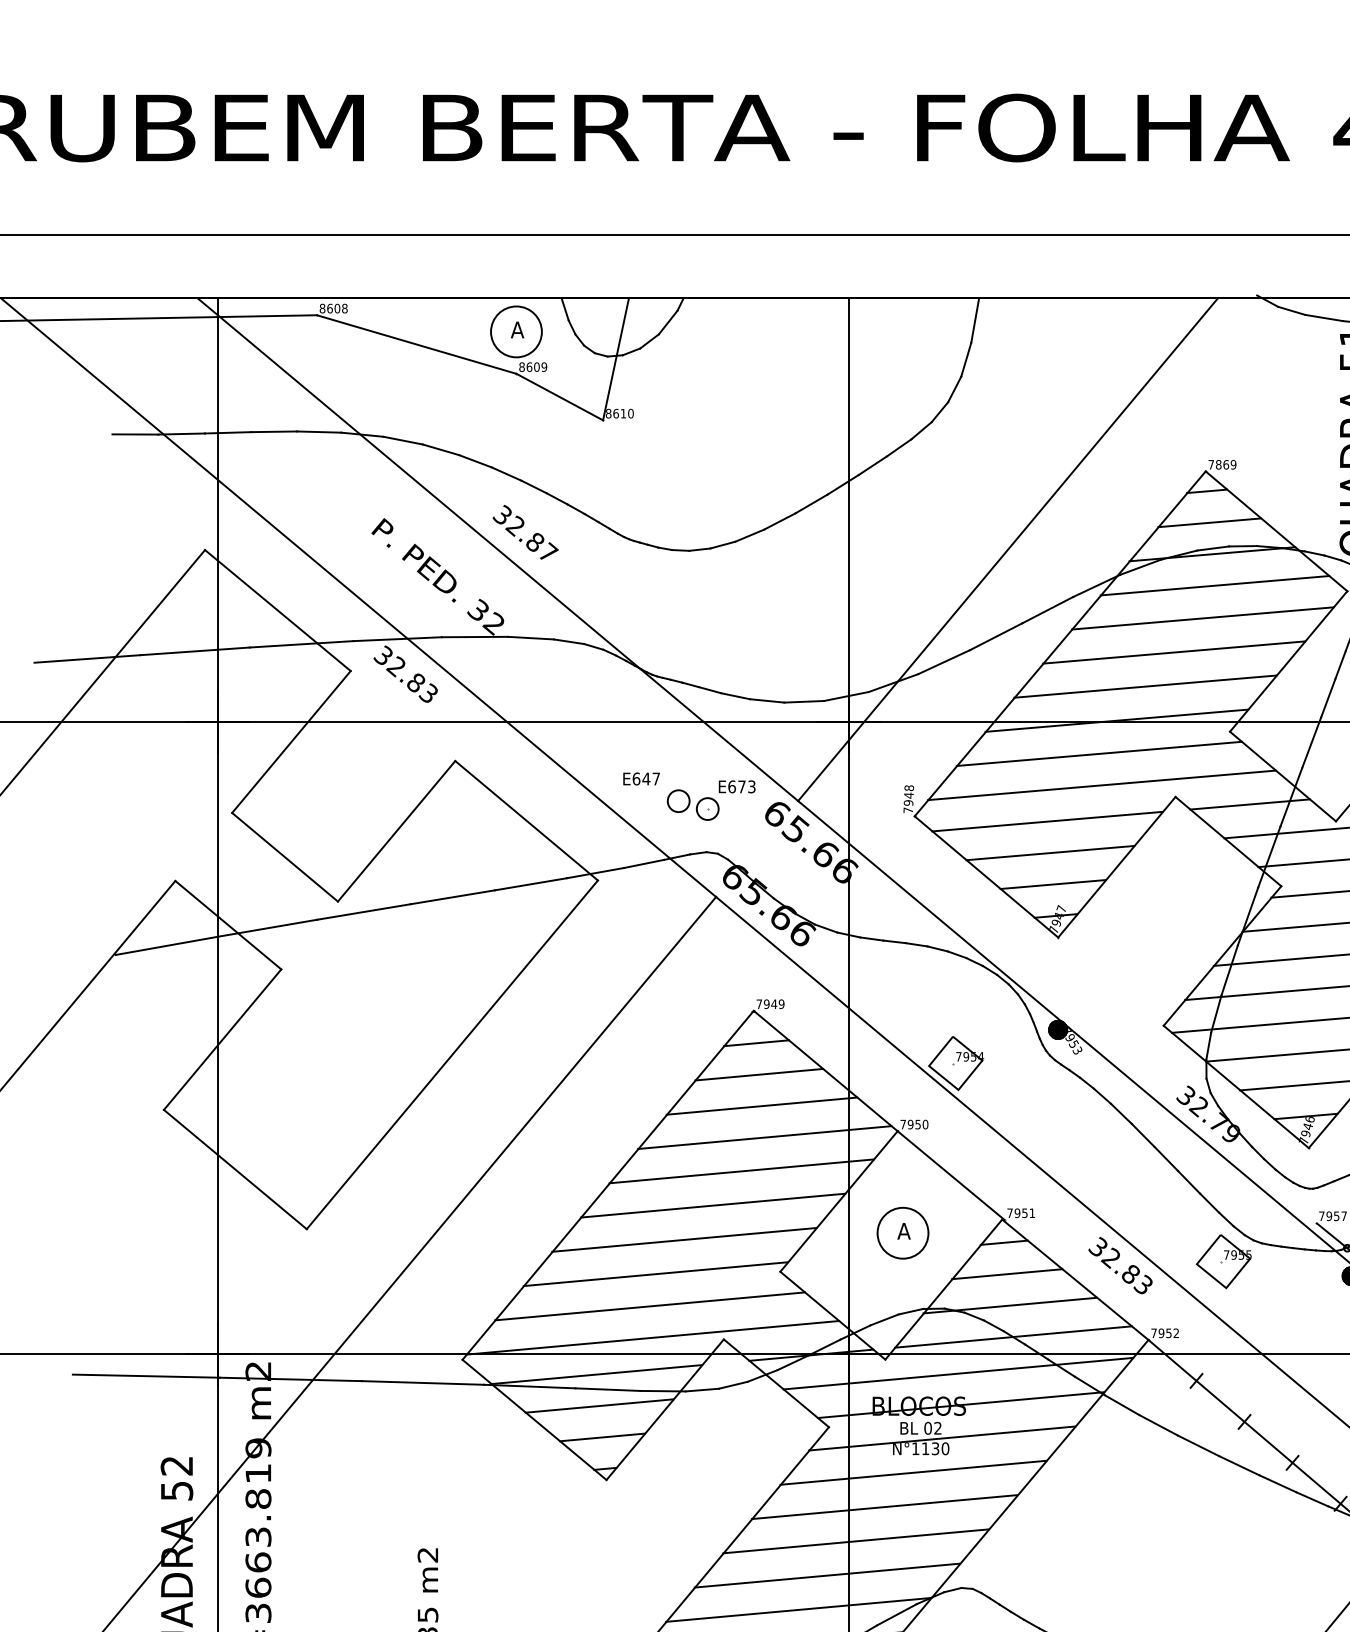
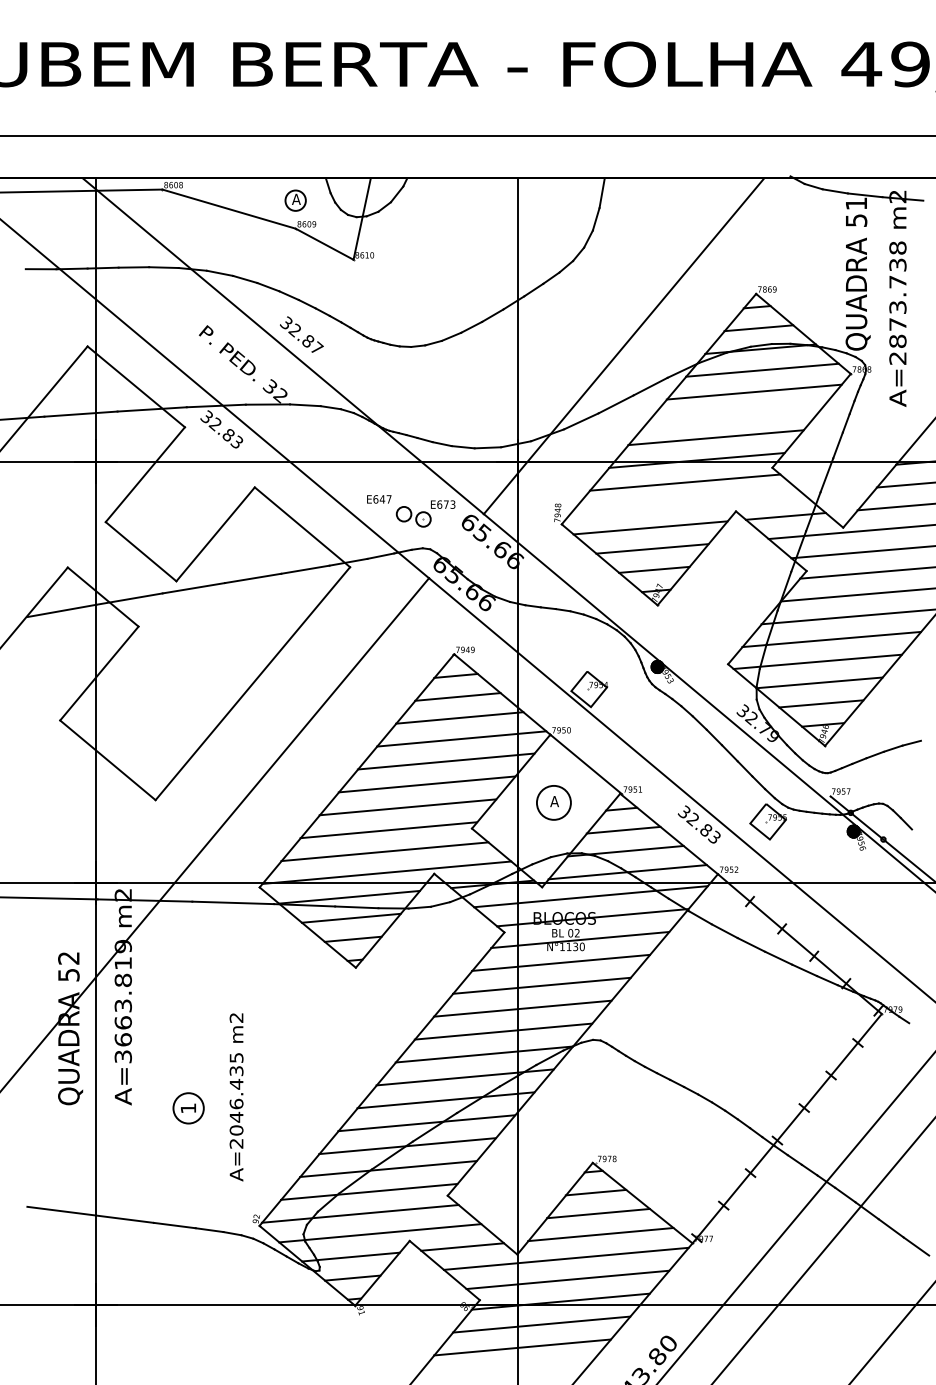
circle: (516, 331) -> (295, 200), size x0.6
line: (1173, 651) -> (734, 414), removed
line: (1101, 785) -> (686, 503), removed

